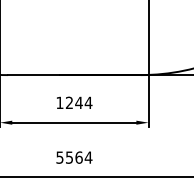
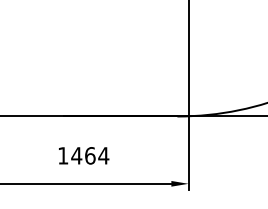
text: (73, 102) -> (82, 155), 1244 -> 1464

